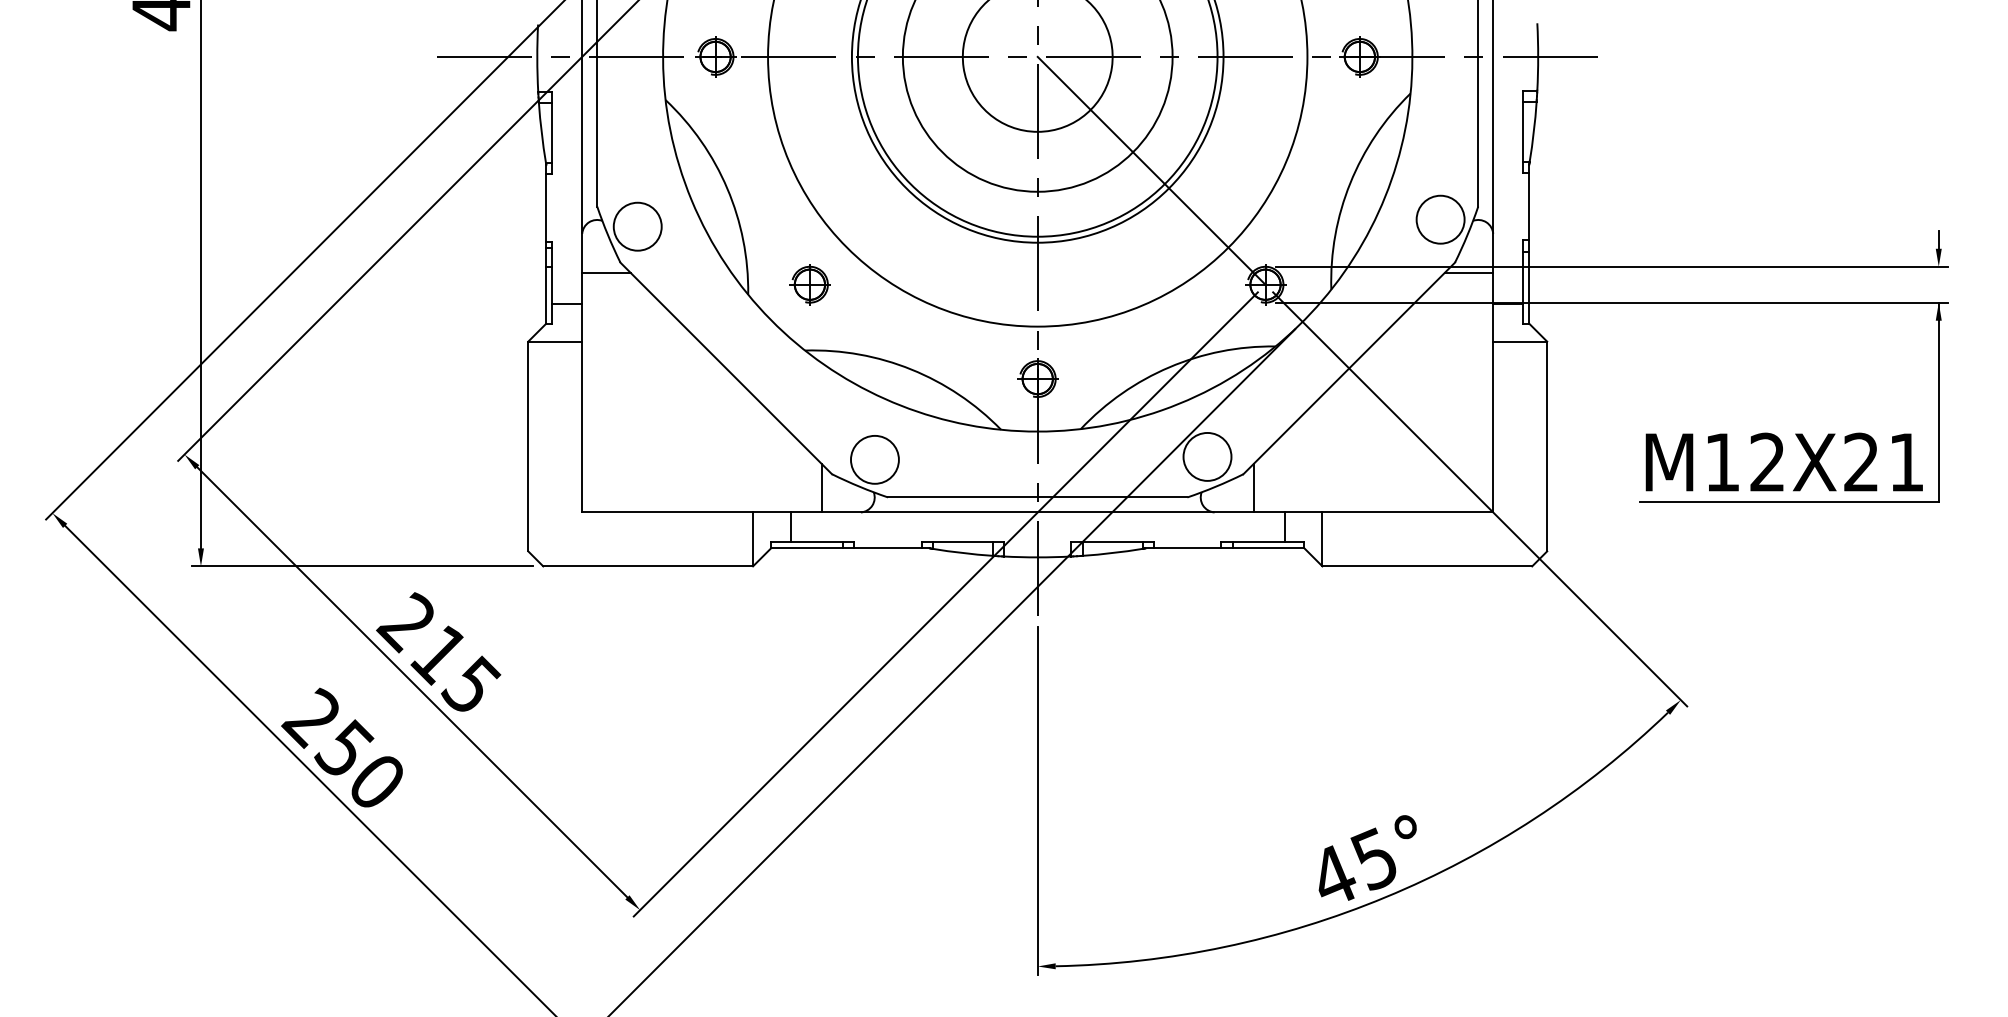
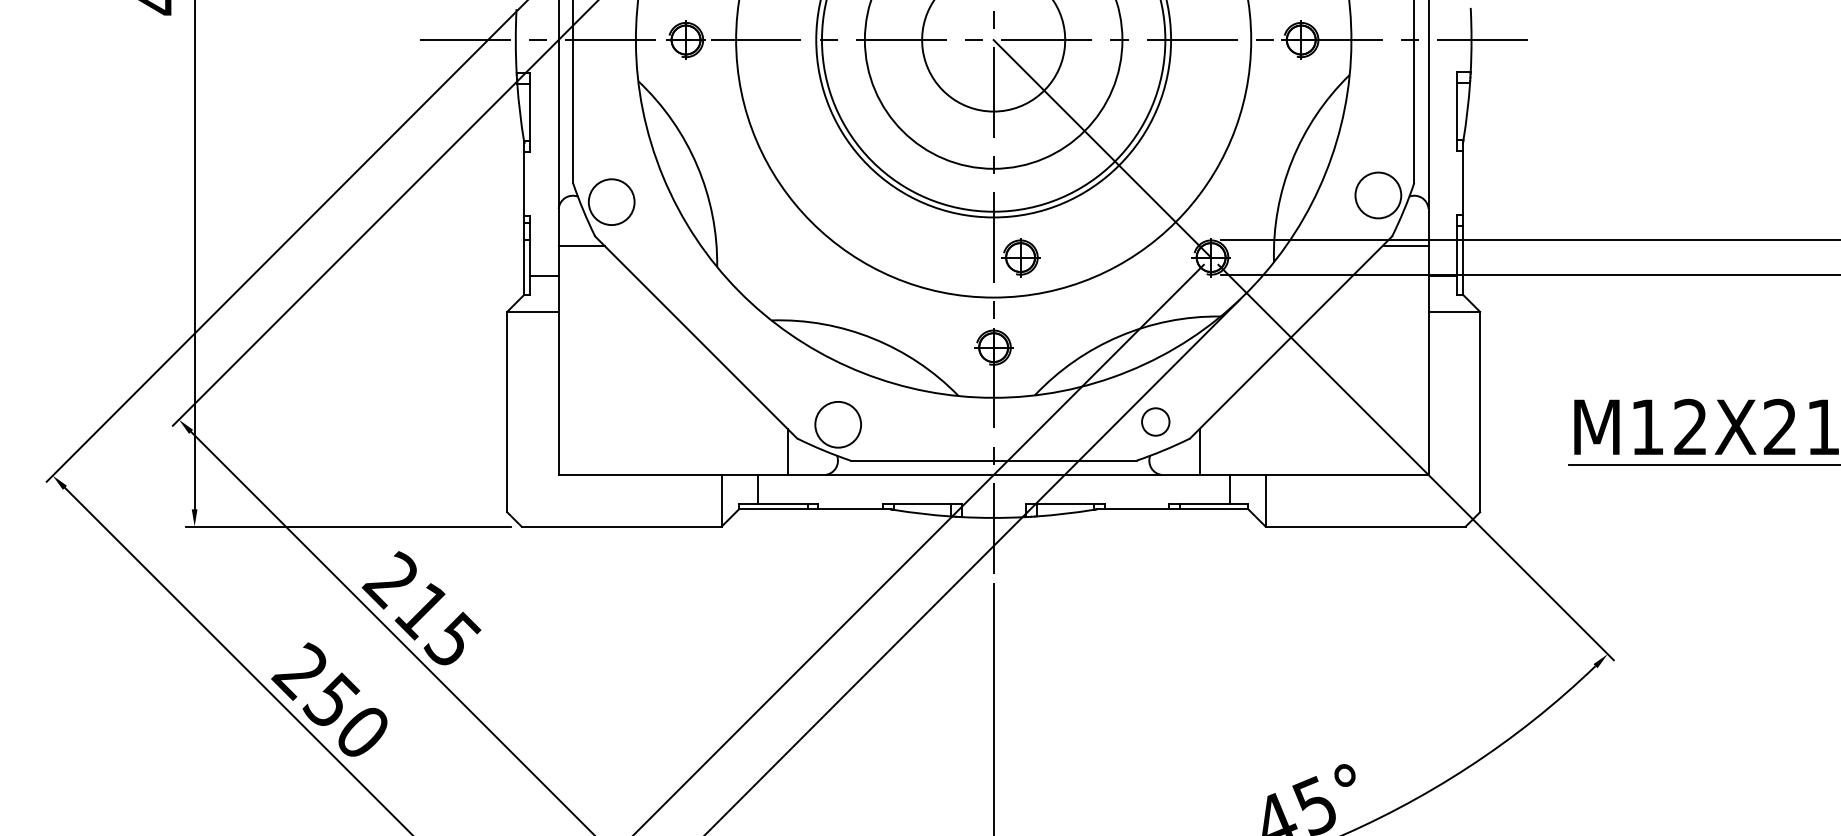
part: (809, 284) -> (1020, 257), moved
circle: (1207, 456) -> (1155, 421), size x0.6

